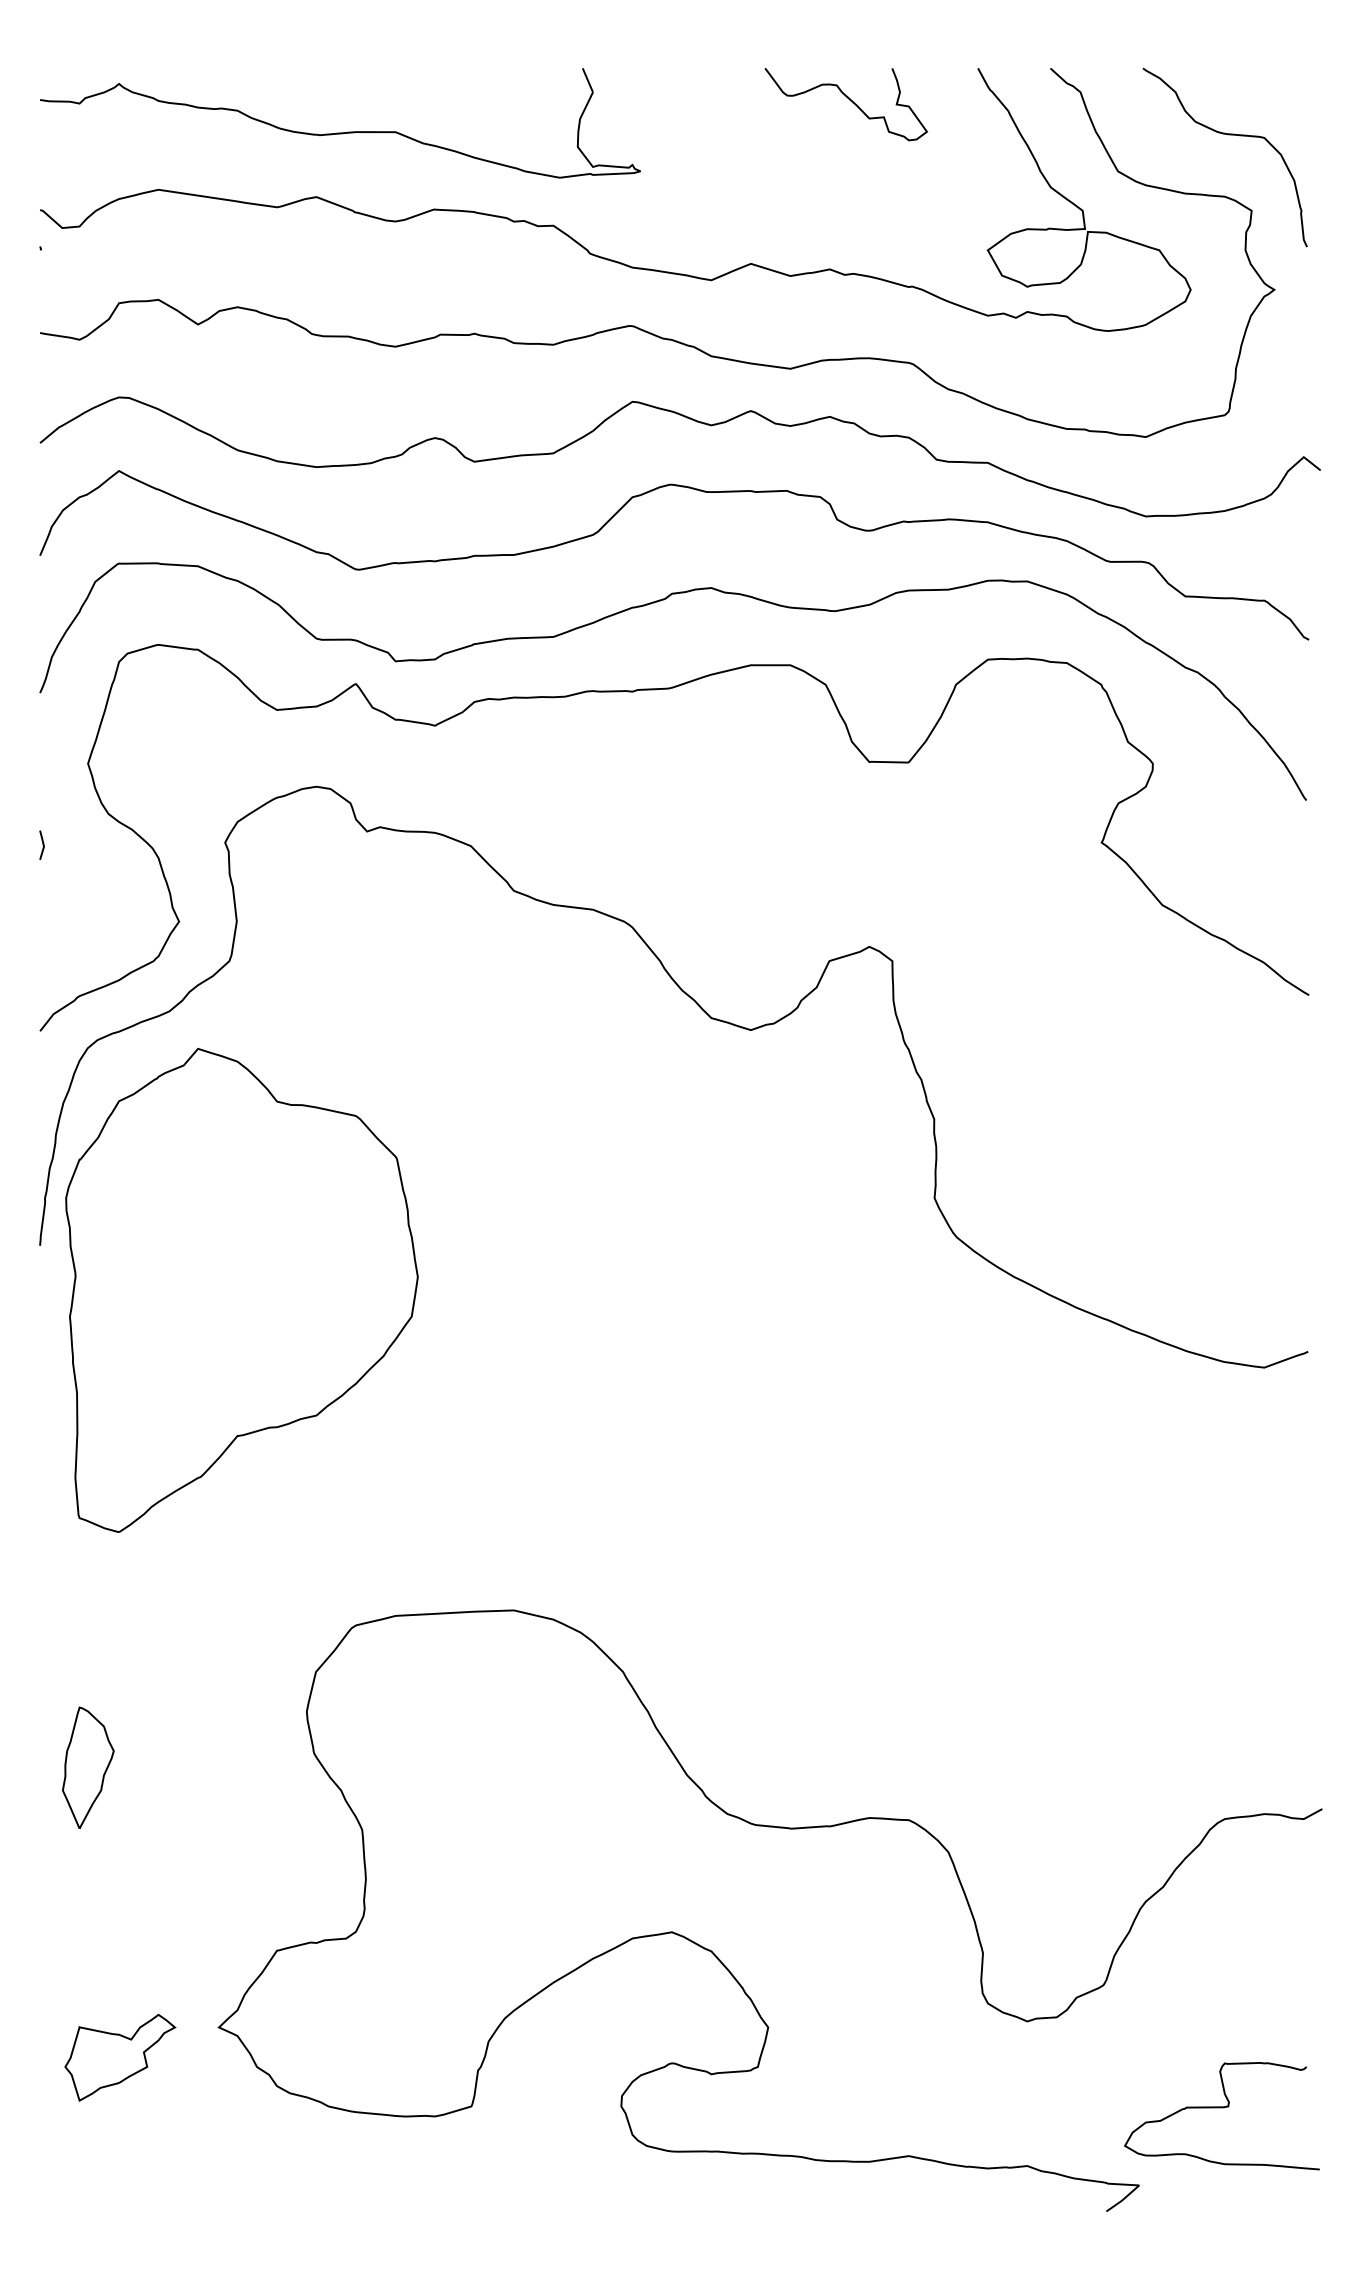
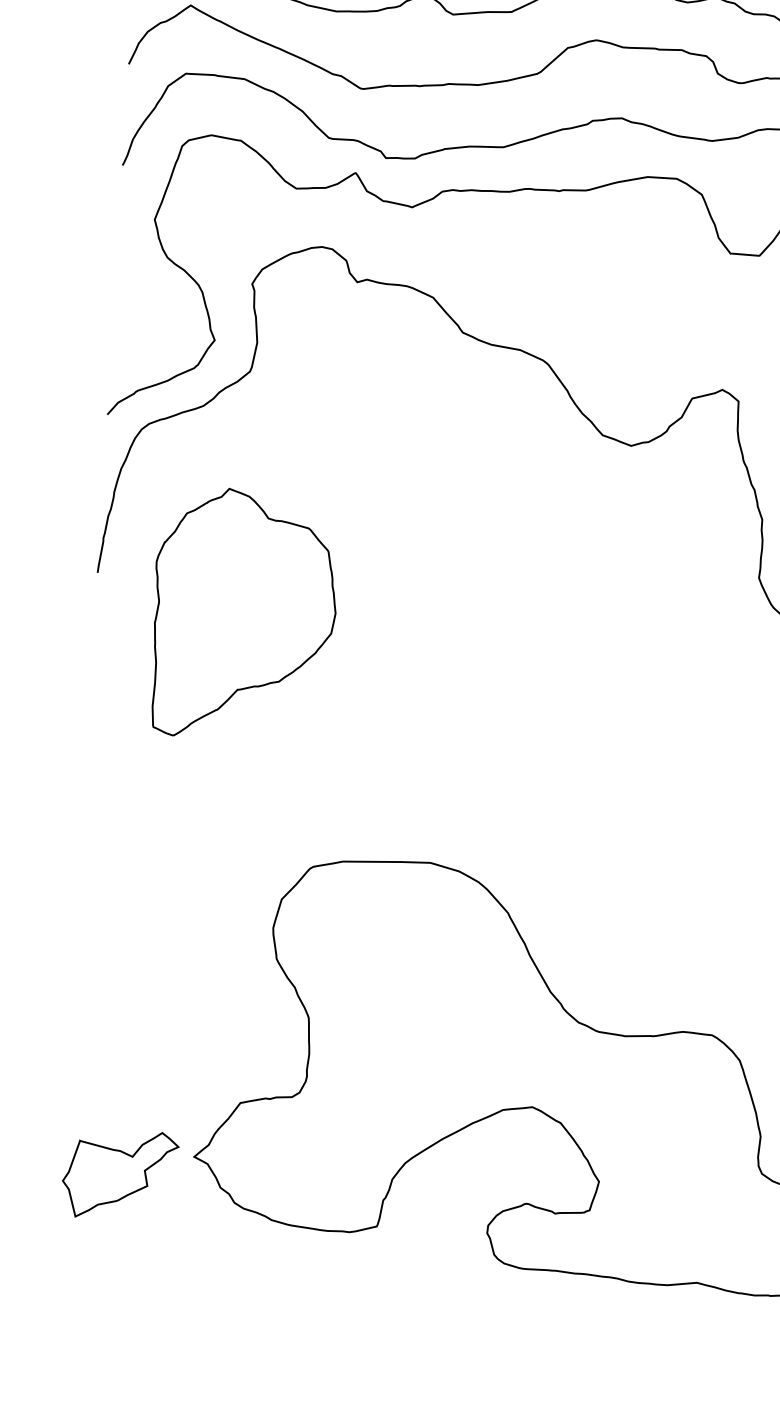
line: (42, 844) -> (117, 277), removed
part: (241, 1290) -> (244, 614), size x0.7
part: (88, 1767) -> (109, 959), removed
part: (120, 2057) -> (120, 1174), size x1.4

